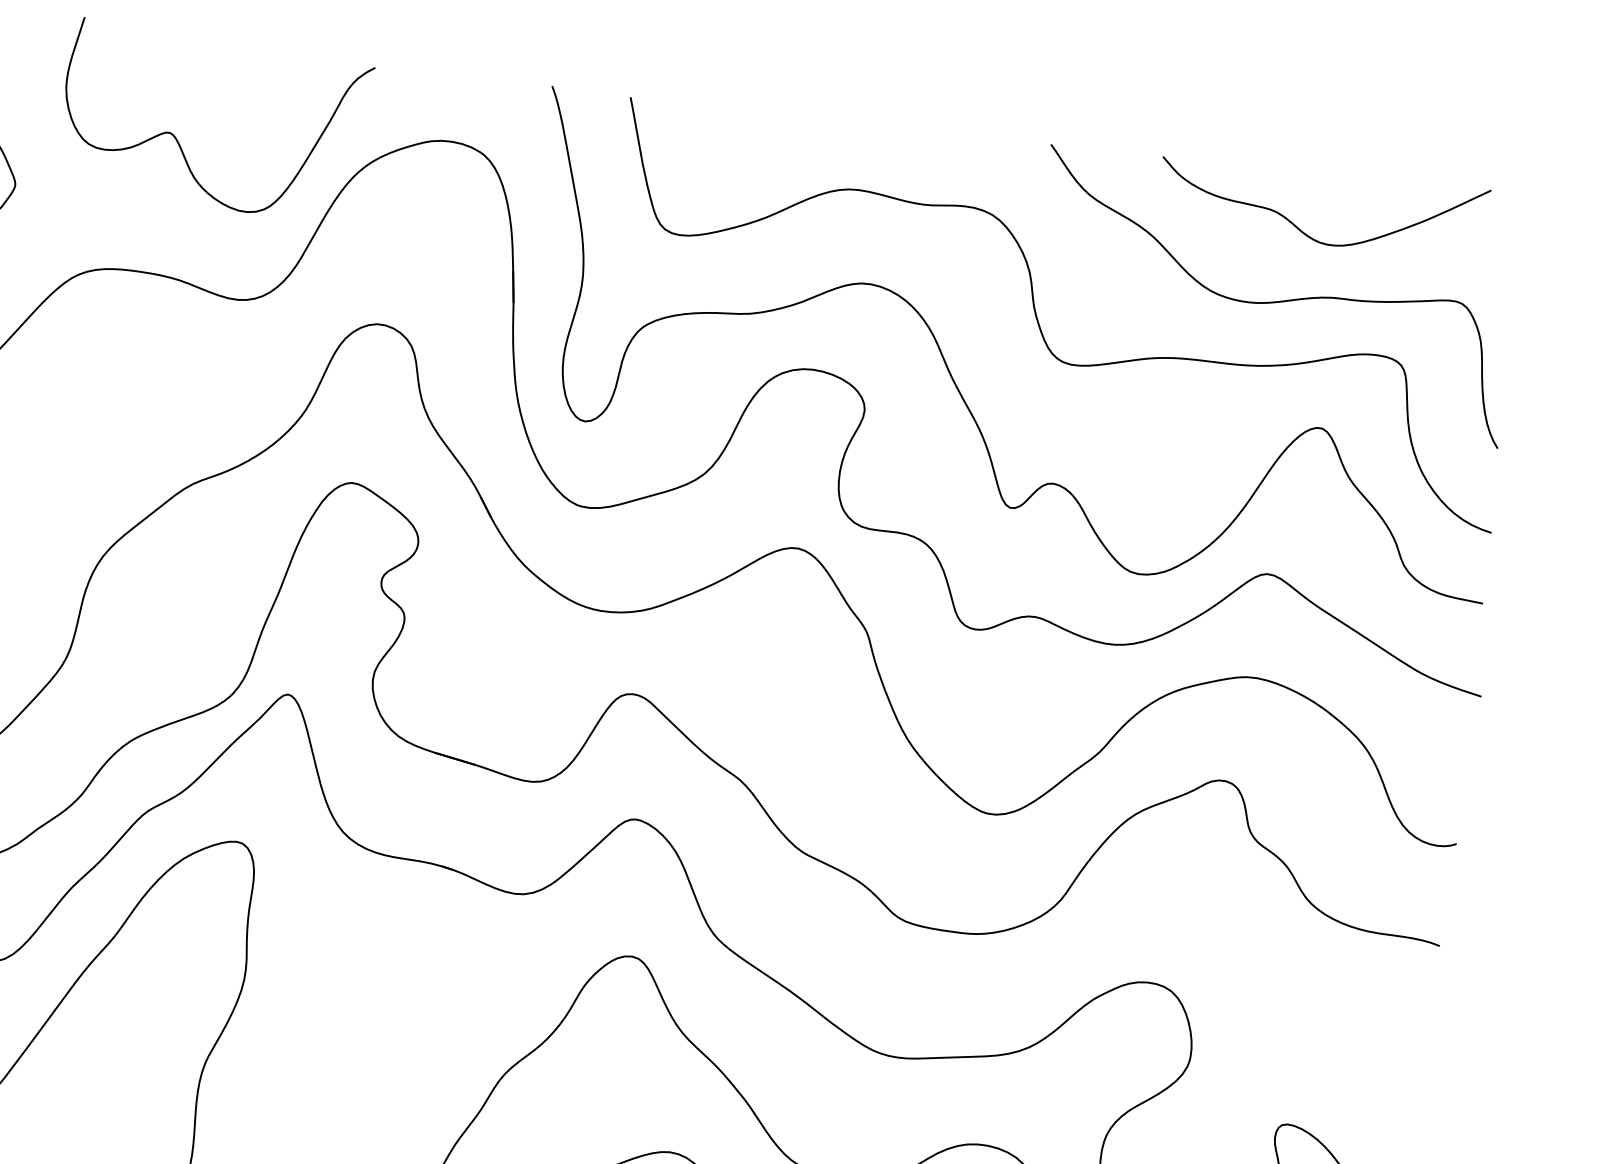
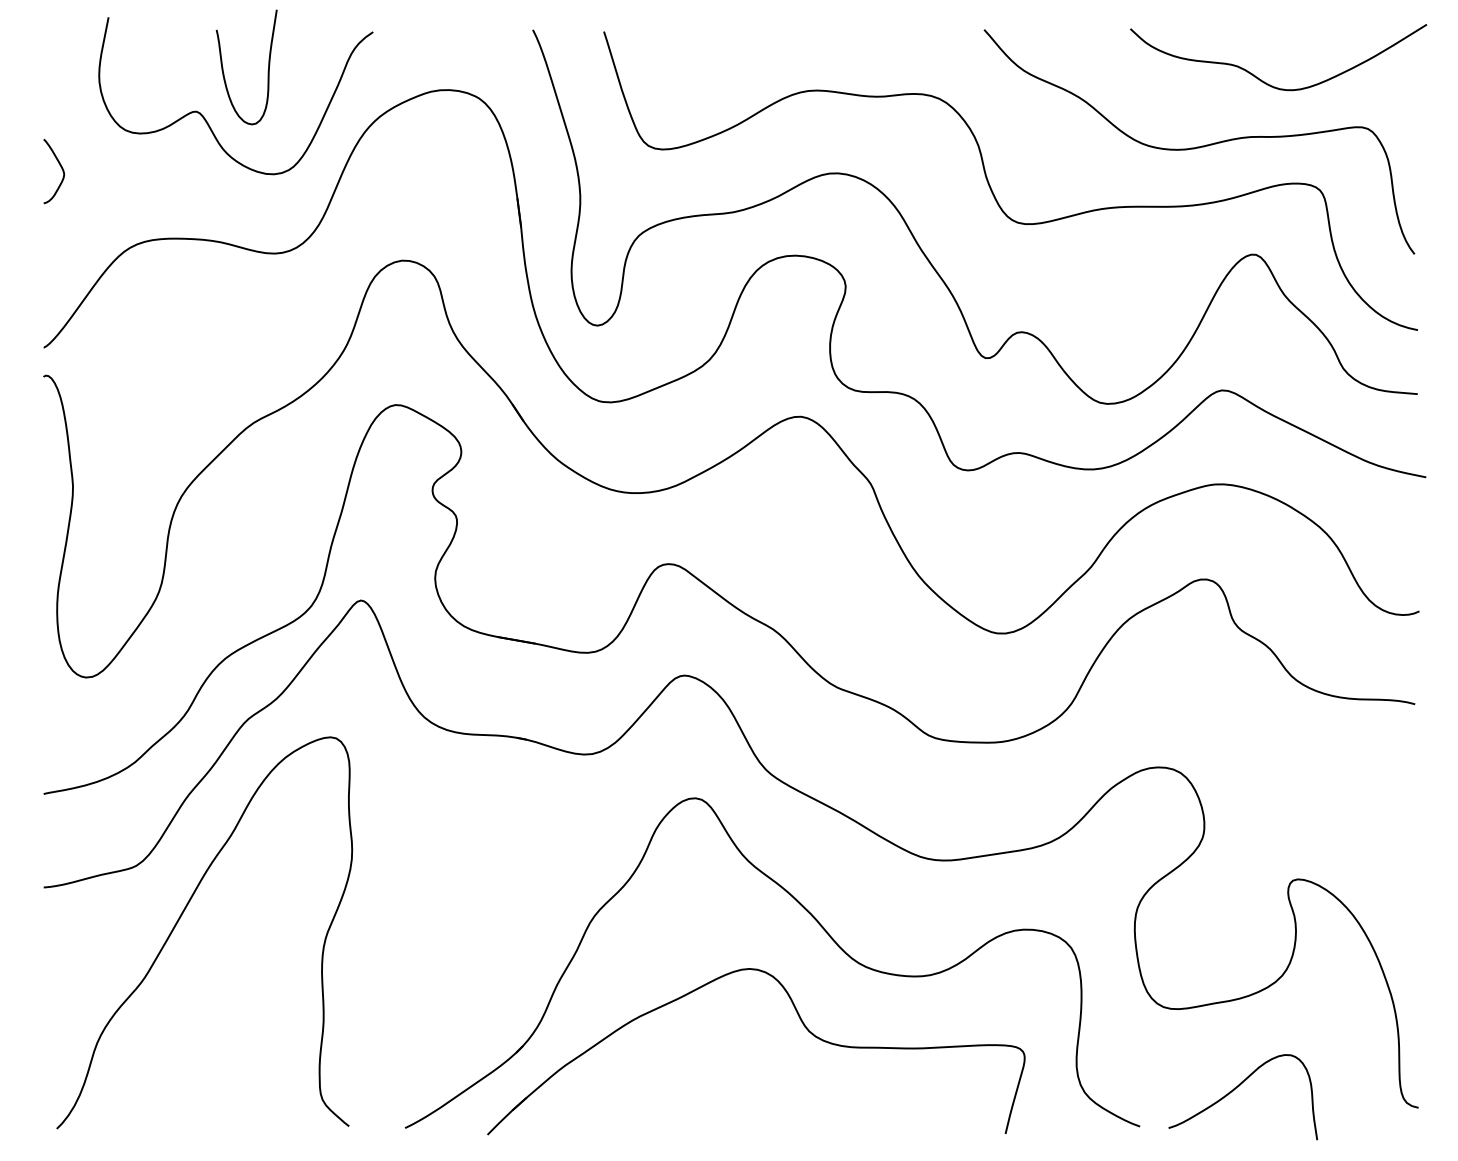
curve: (253, 97) -> (267, 71), added
curve: (1306, 233) -> (1266, 82), moved

